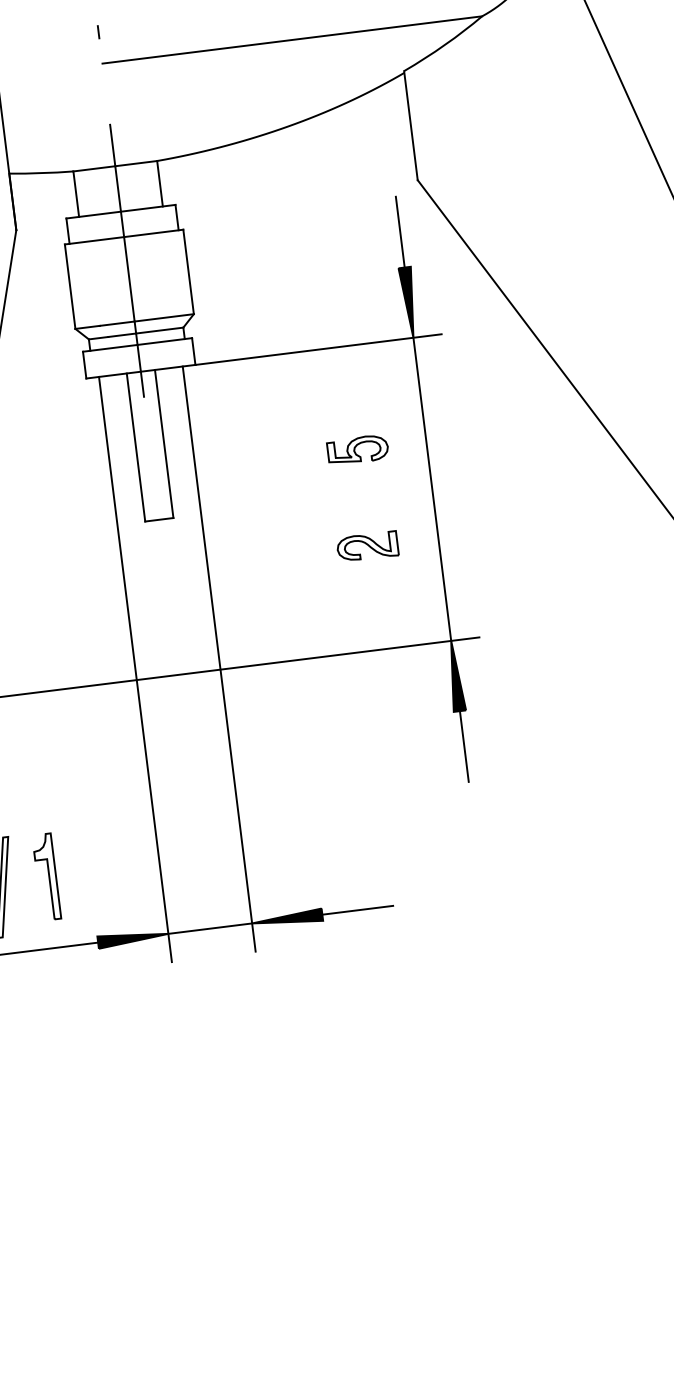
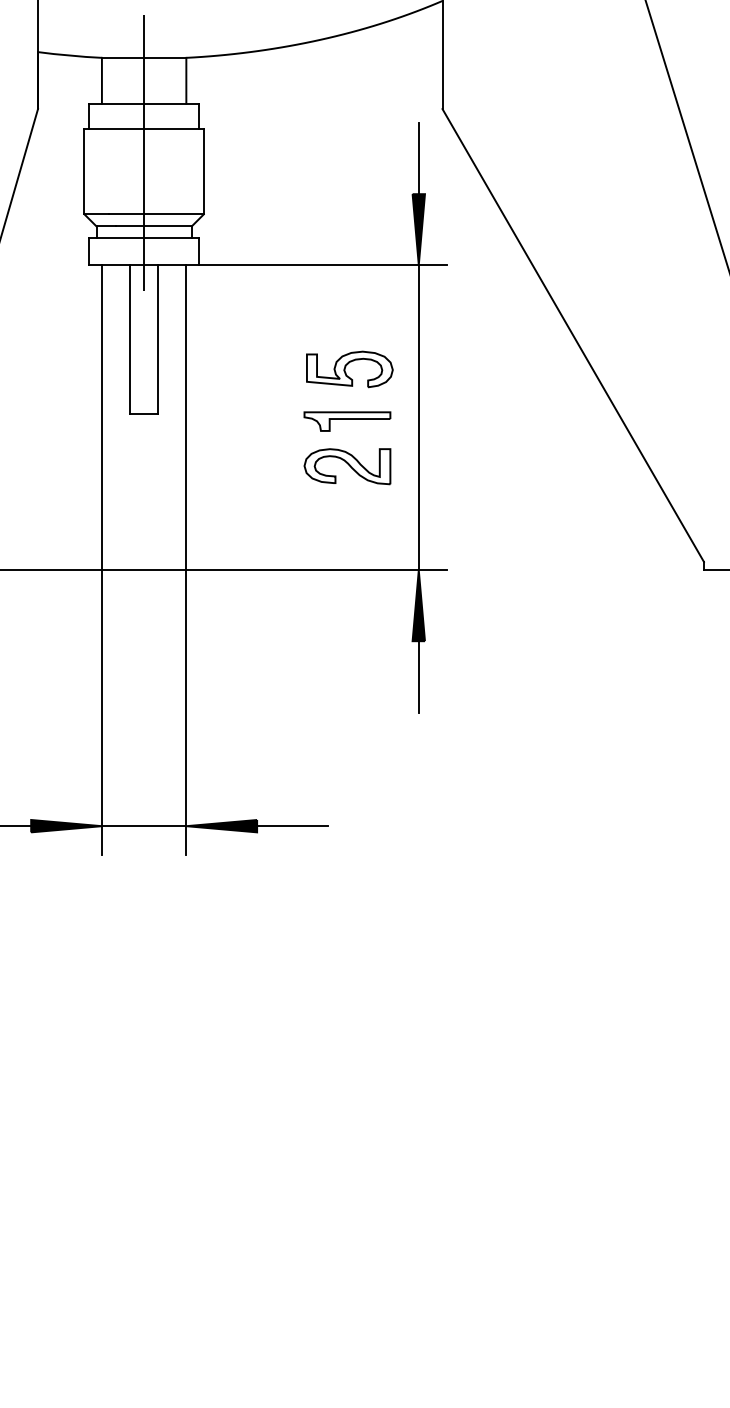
part: (357, 450) -> (349, 369), size x1.43
part: (362, 501) -> (347, 421), added
part: (367, 546) -> (347, 466), size x1.43

